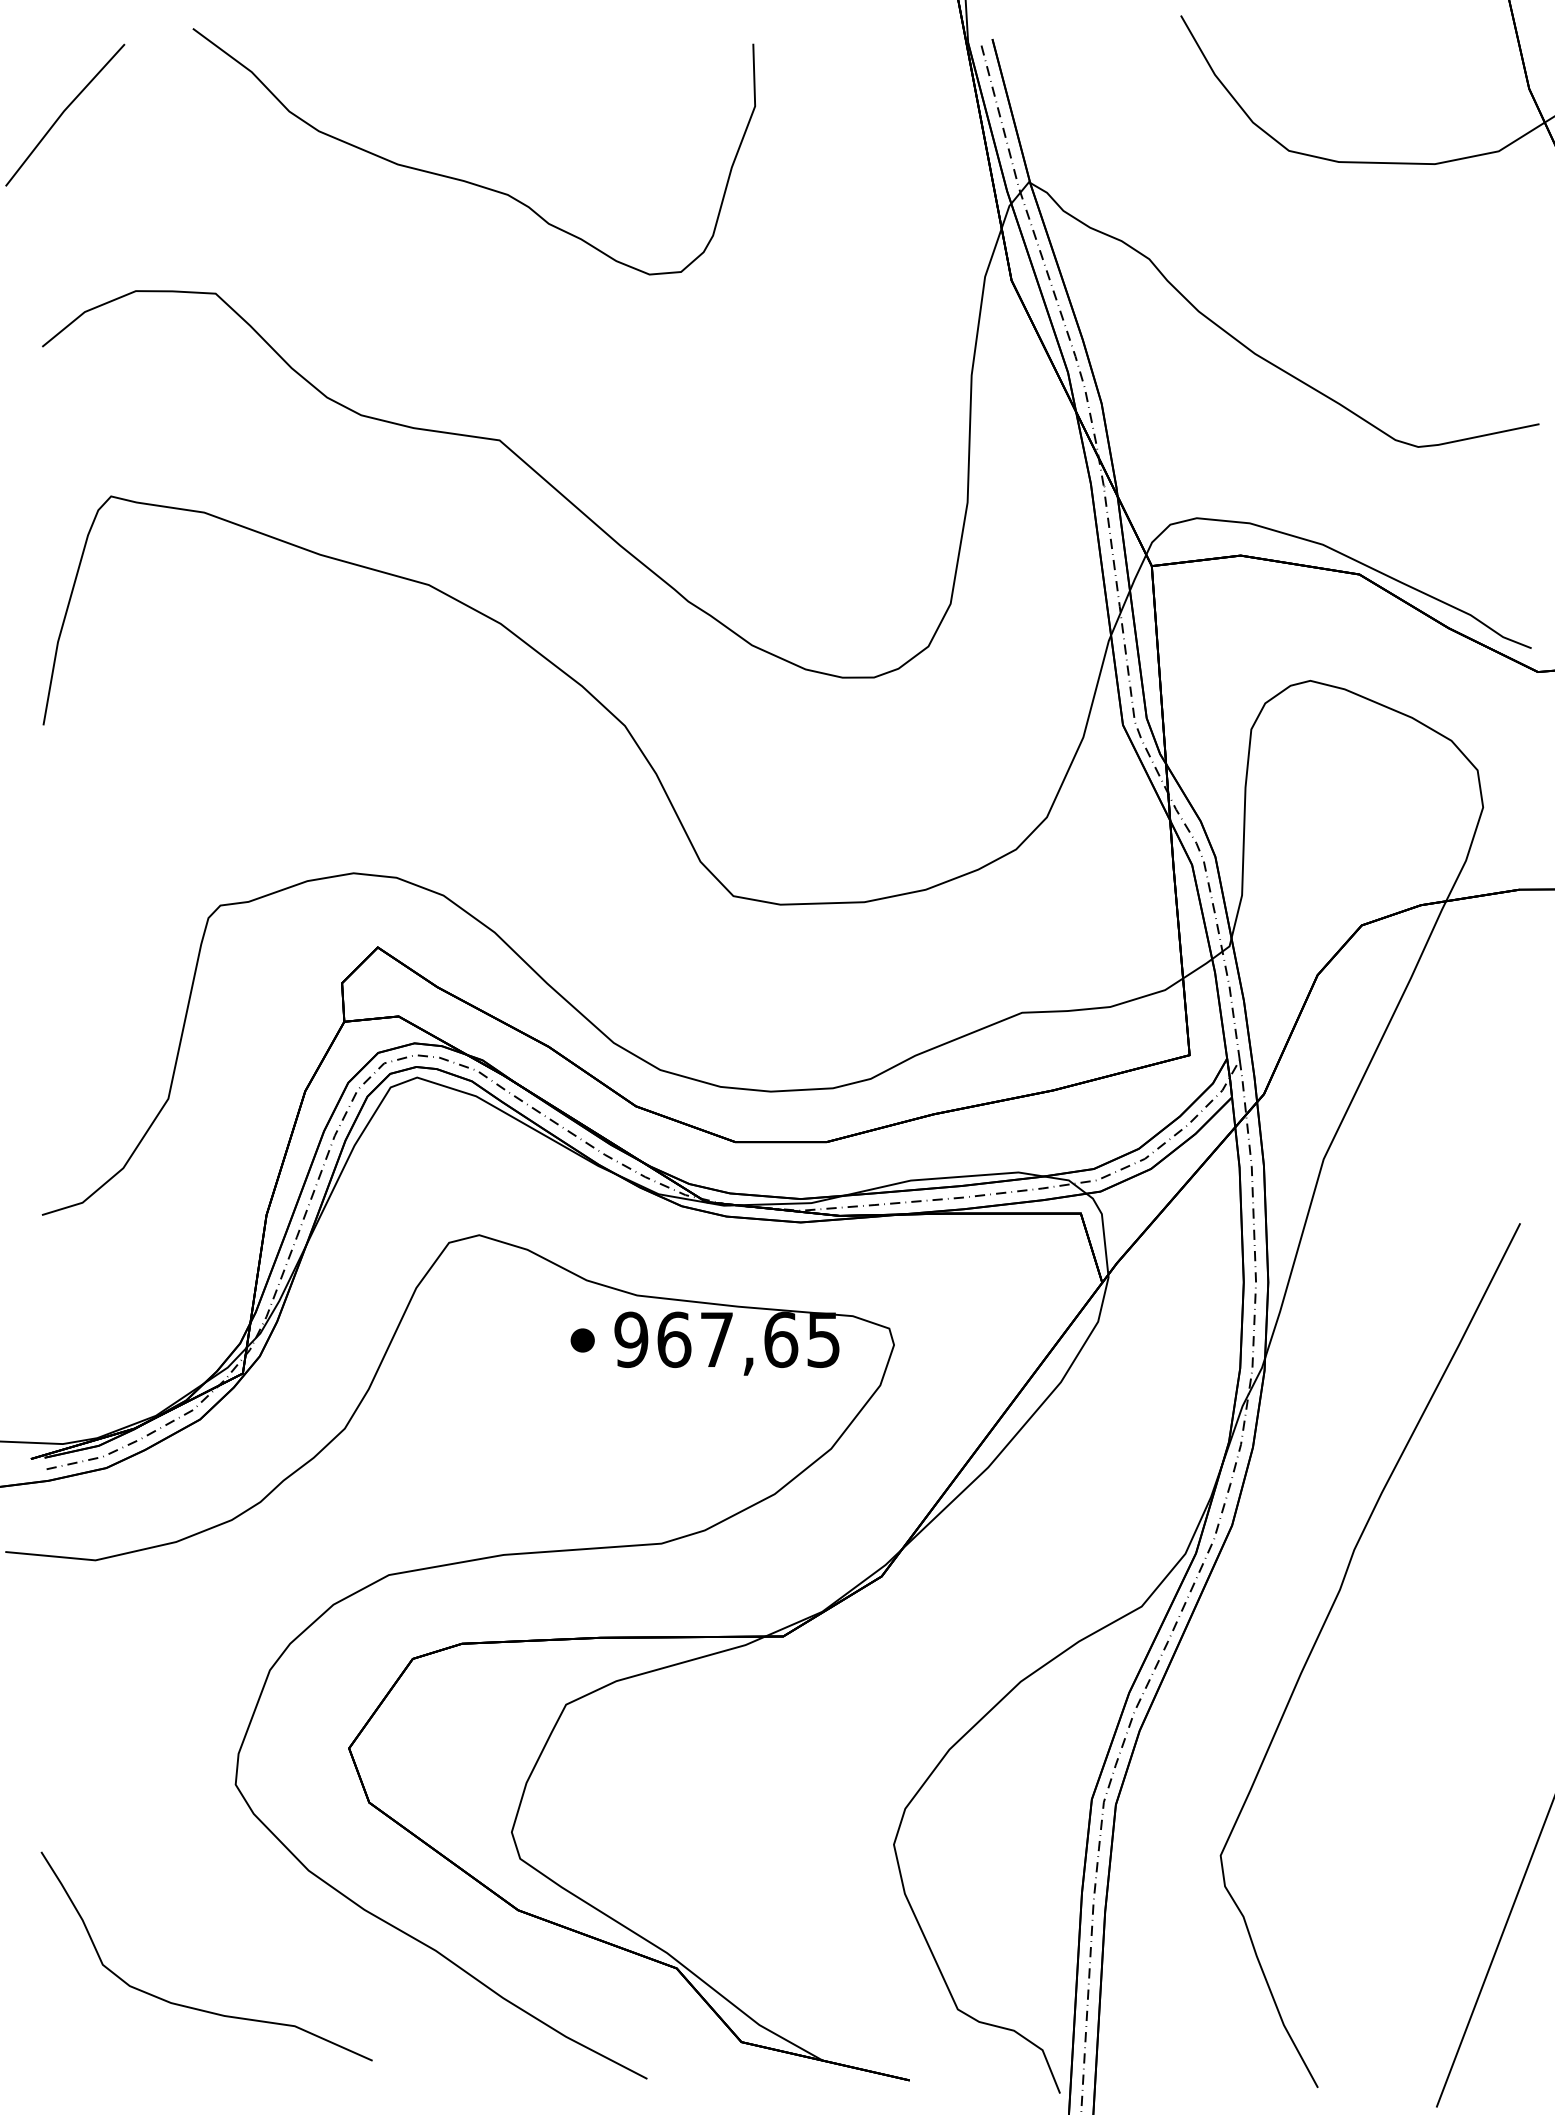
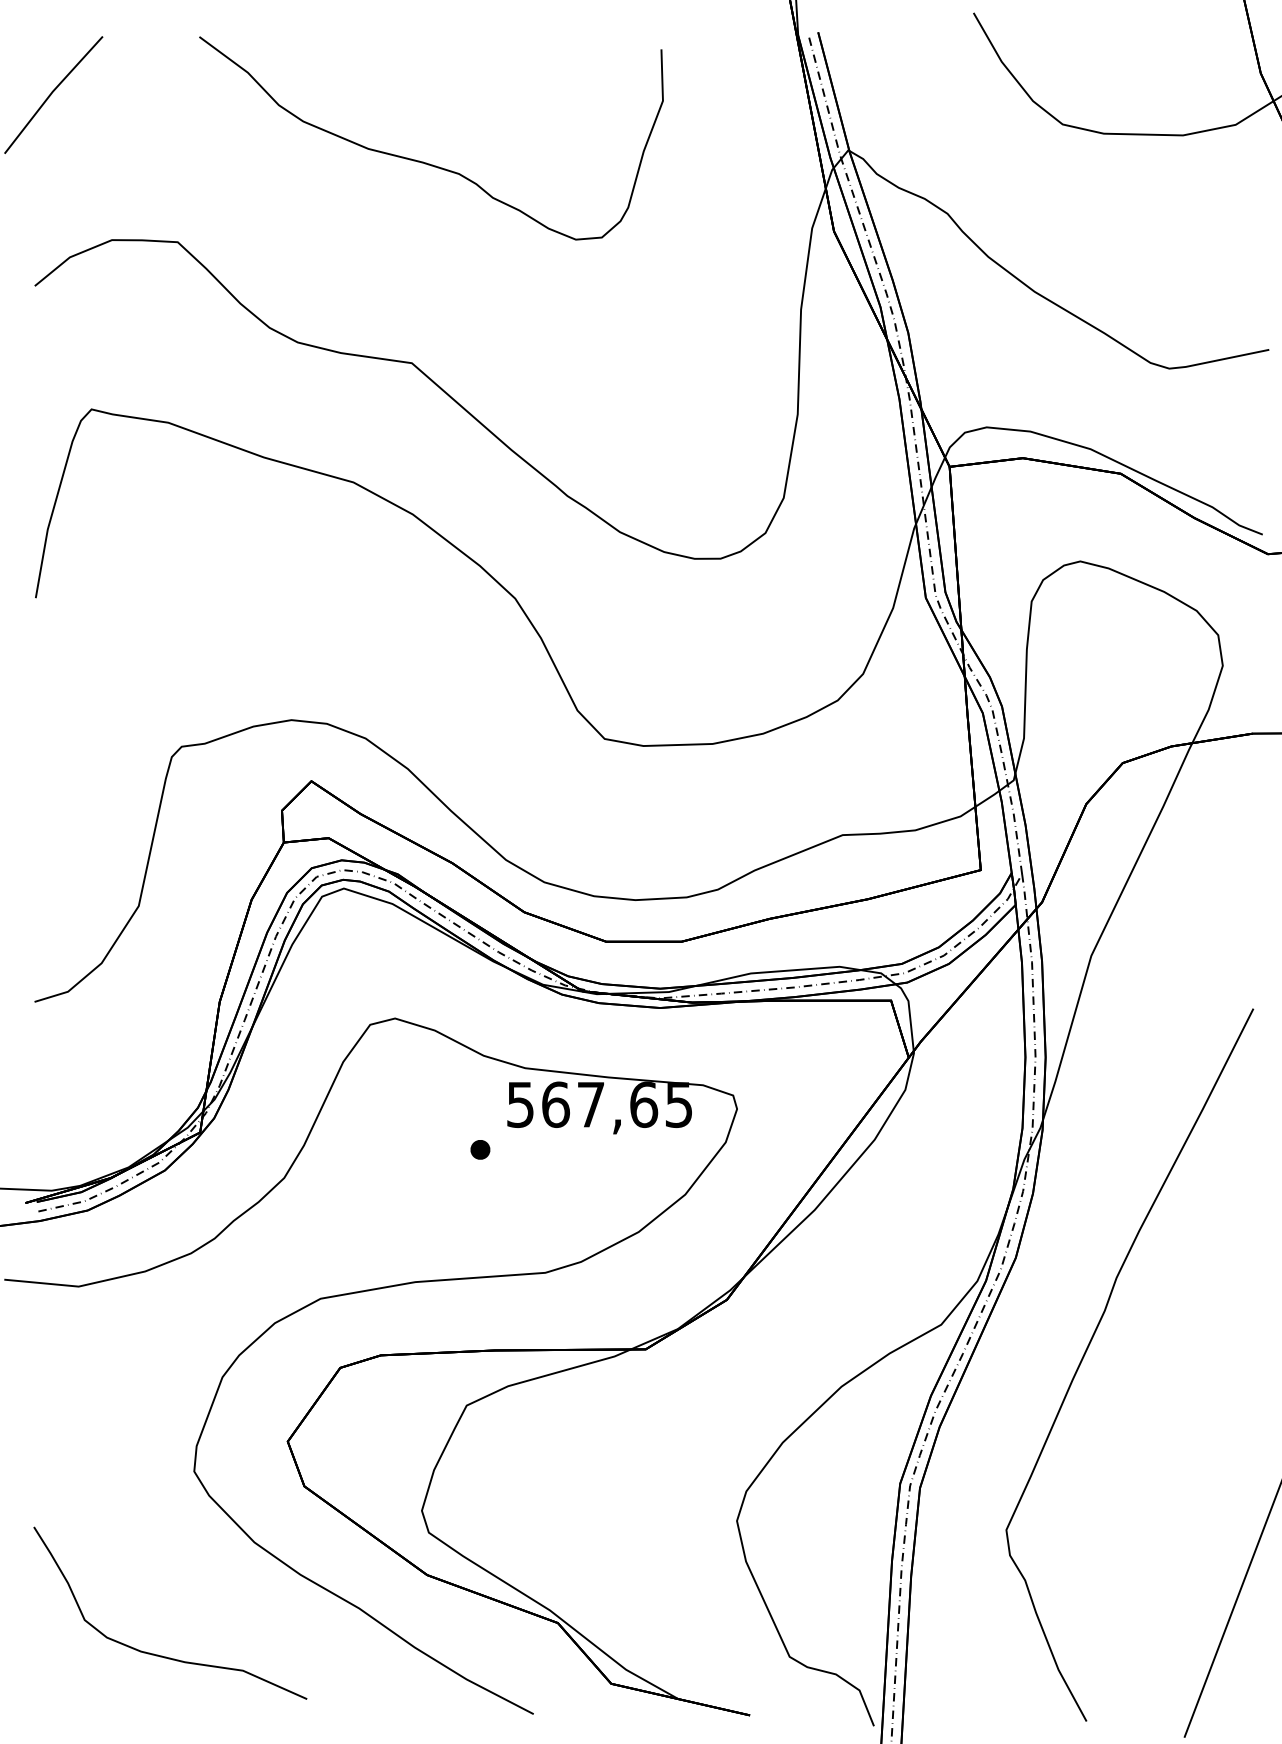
curve: (466, 180) -> (424, 162), moved
text: (631, 1339) -> (520, 1104), 967,65 -> 567,65
part: (582, 1340) -> (480, 1149), moved

